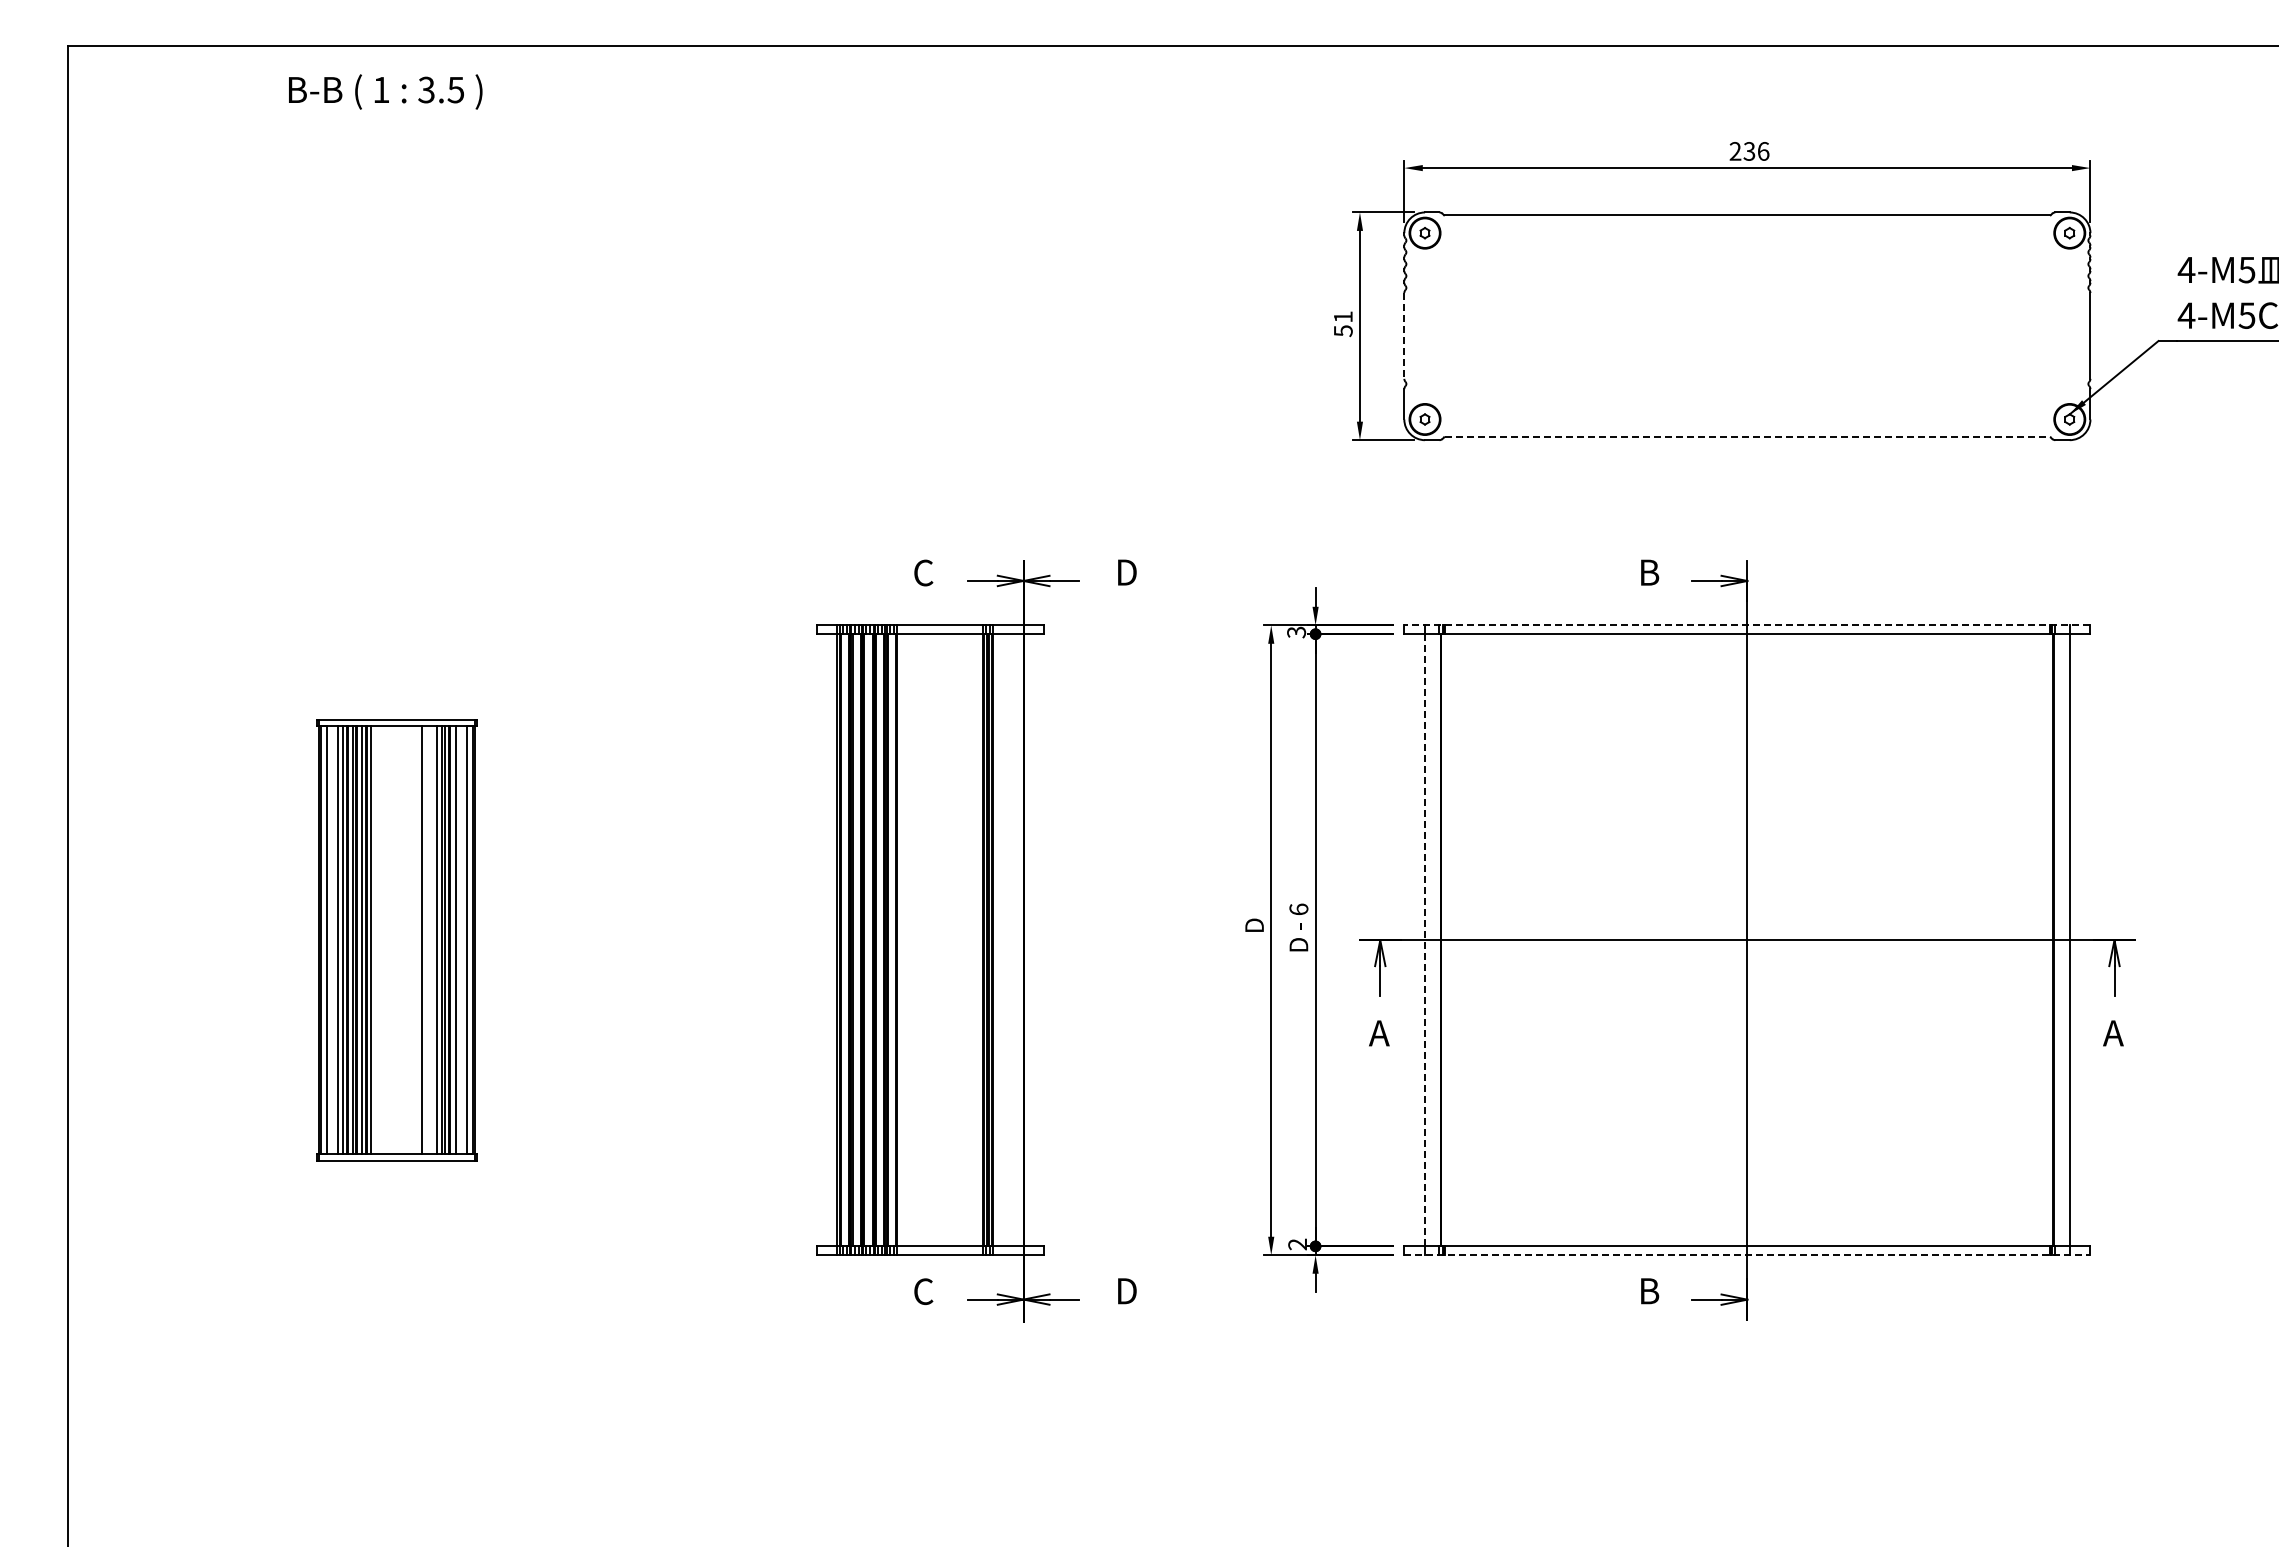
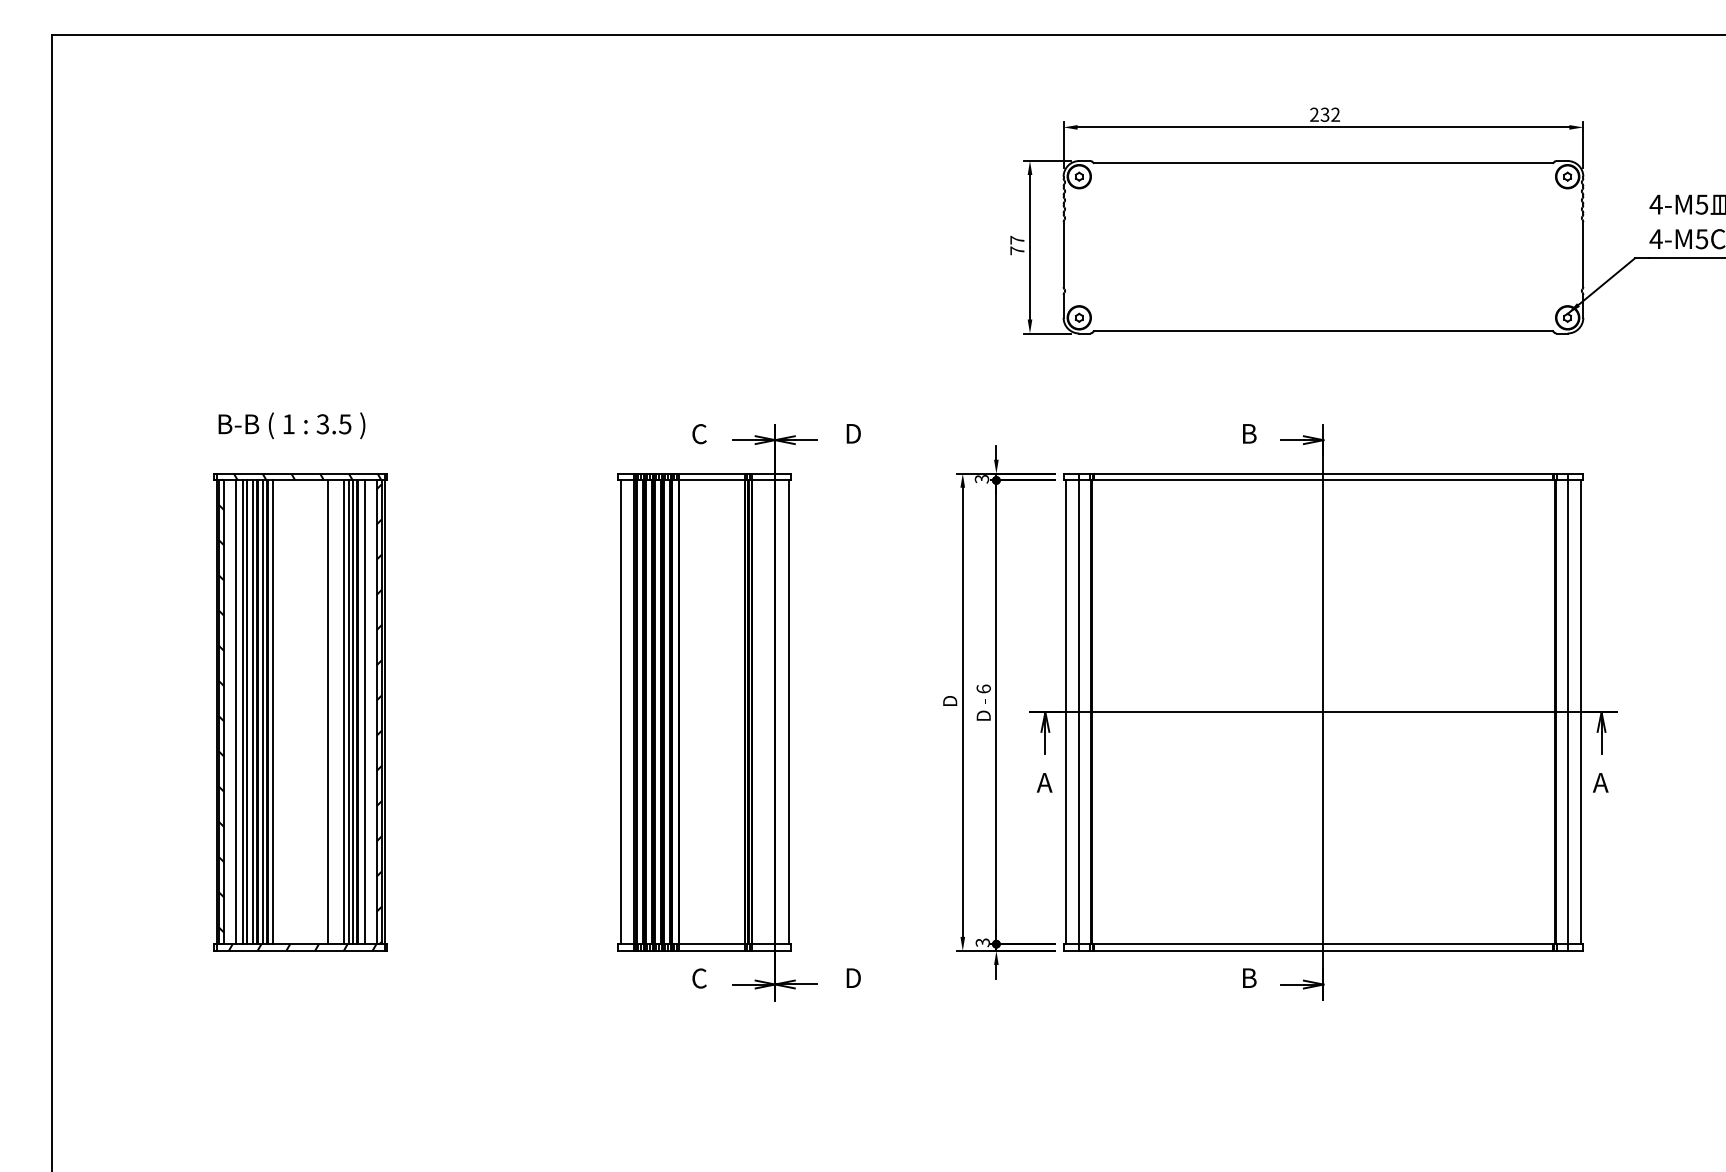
text: (385, 91) -> (291, 425), moved
text: (1763, 151) -> (1335, 114), 236 -> 232
text: (1343, 324) -> (1017, 245), 51 -> 77
line: (1404, 335) -> (1063, 254), dashed -> solid
line: (1747, 437) -> (1323, 331), dashed -> solid
line: (1746, 625) -> (1322, 473), dashed -> solid
part: (396, 939) -> (300, 711), size x1.43
line: (1425, 939) -> (1079, 711), dashed -> solid
line: (819, 940) -> (620, 712), added
line: (1041, 940) -> (788, 712), added
line: (1407, 940) -> (1066, 712), added
line: (2087, 940) -> (1581, 712), added
text: (1297, 1244) -> (982, 942), 2 -> 3
line: (1747, 1255) -> (1323, 951), dashed -> solid

